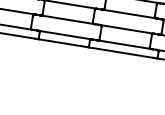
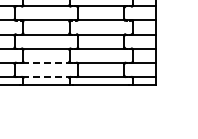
line: (67, 19) -> (46, 62), solid -> dashed
line: (65, 34) -> (46, 76), solid -> dashed

